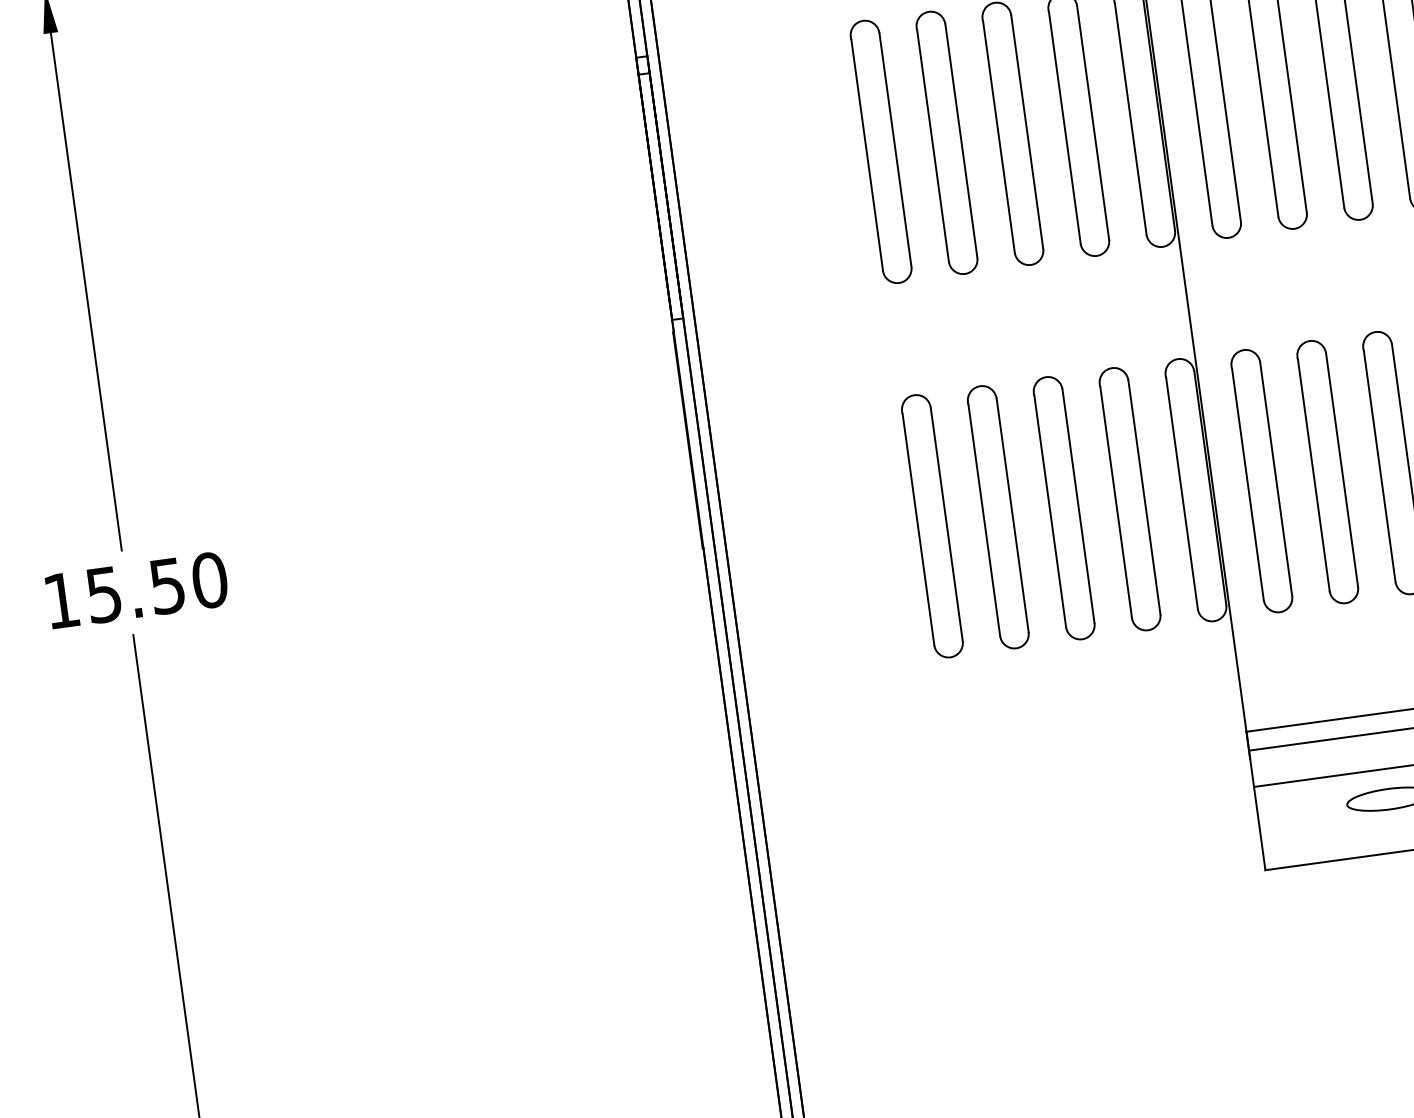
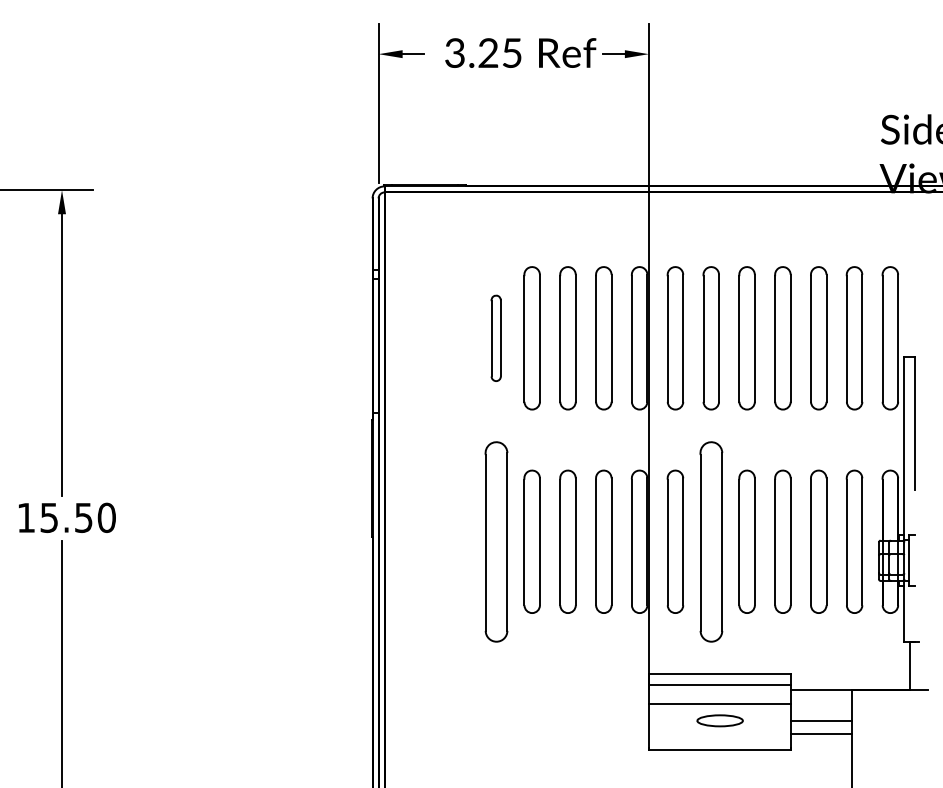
part: (879, 152) -> (495, 338), size x0.6
part: (1326, 471) -> (710, 541), size x1.4
part: (930, 525) -> (495, 541), size x1.4

